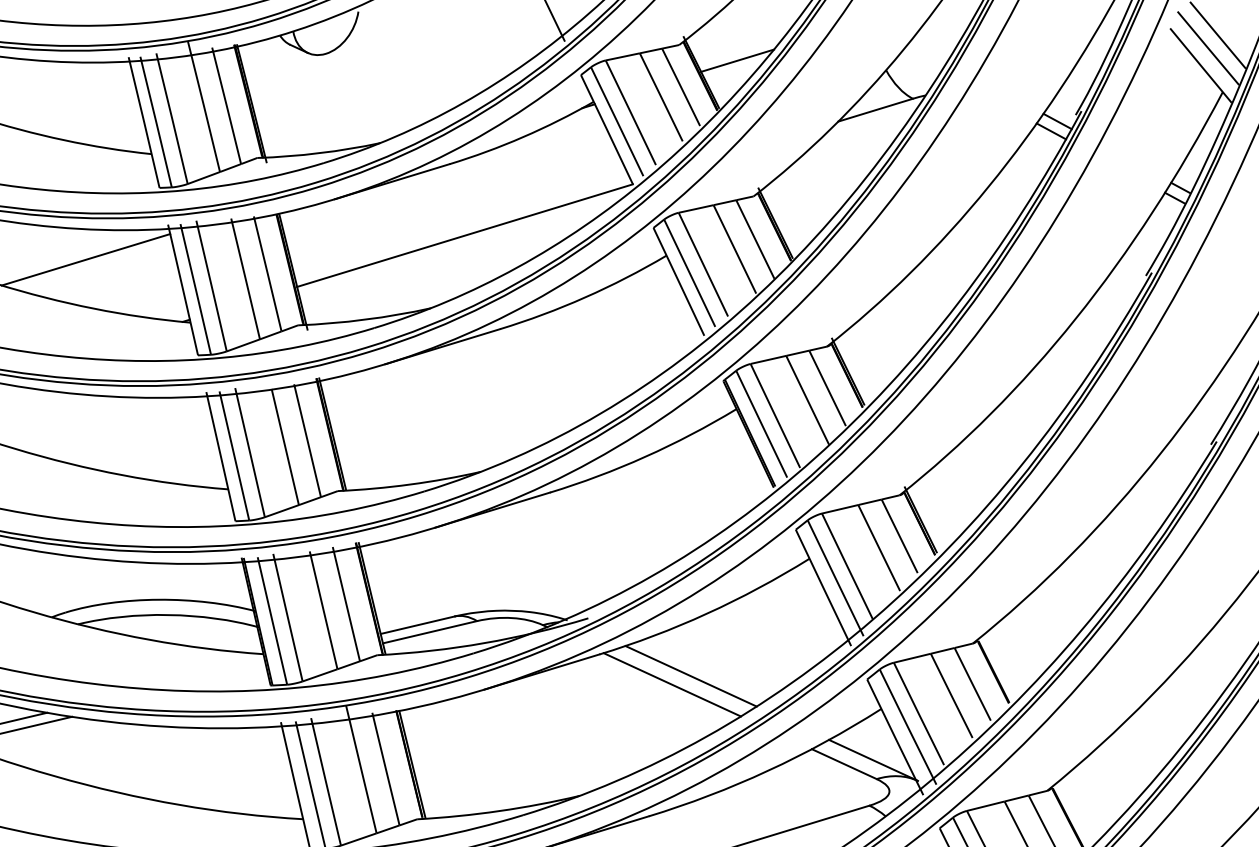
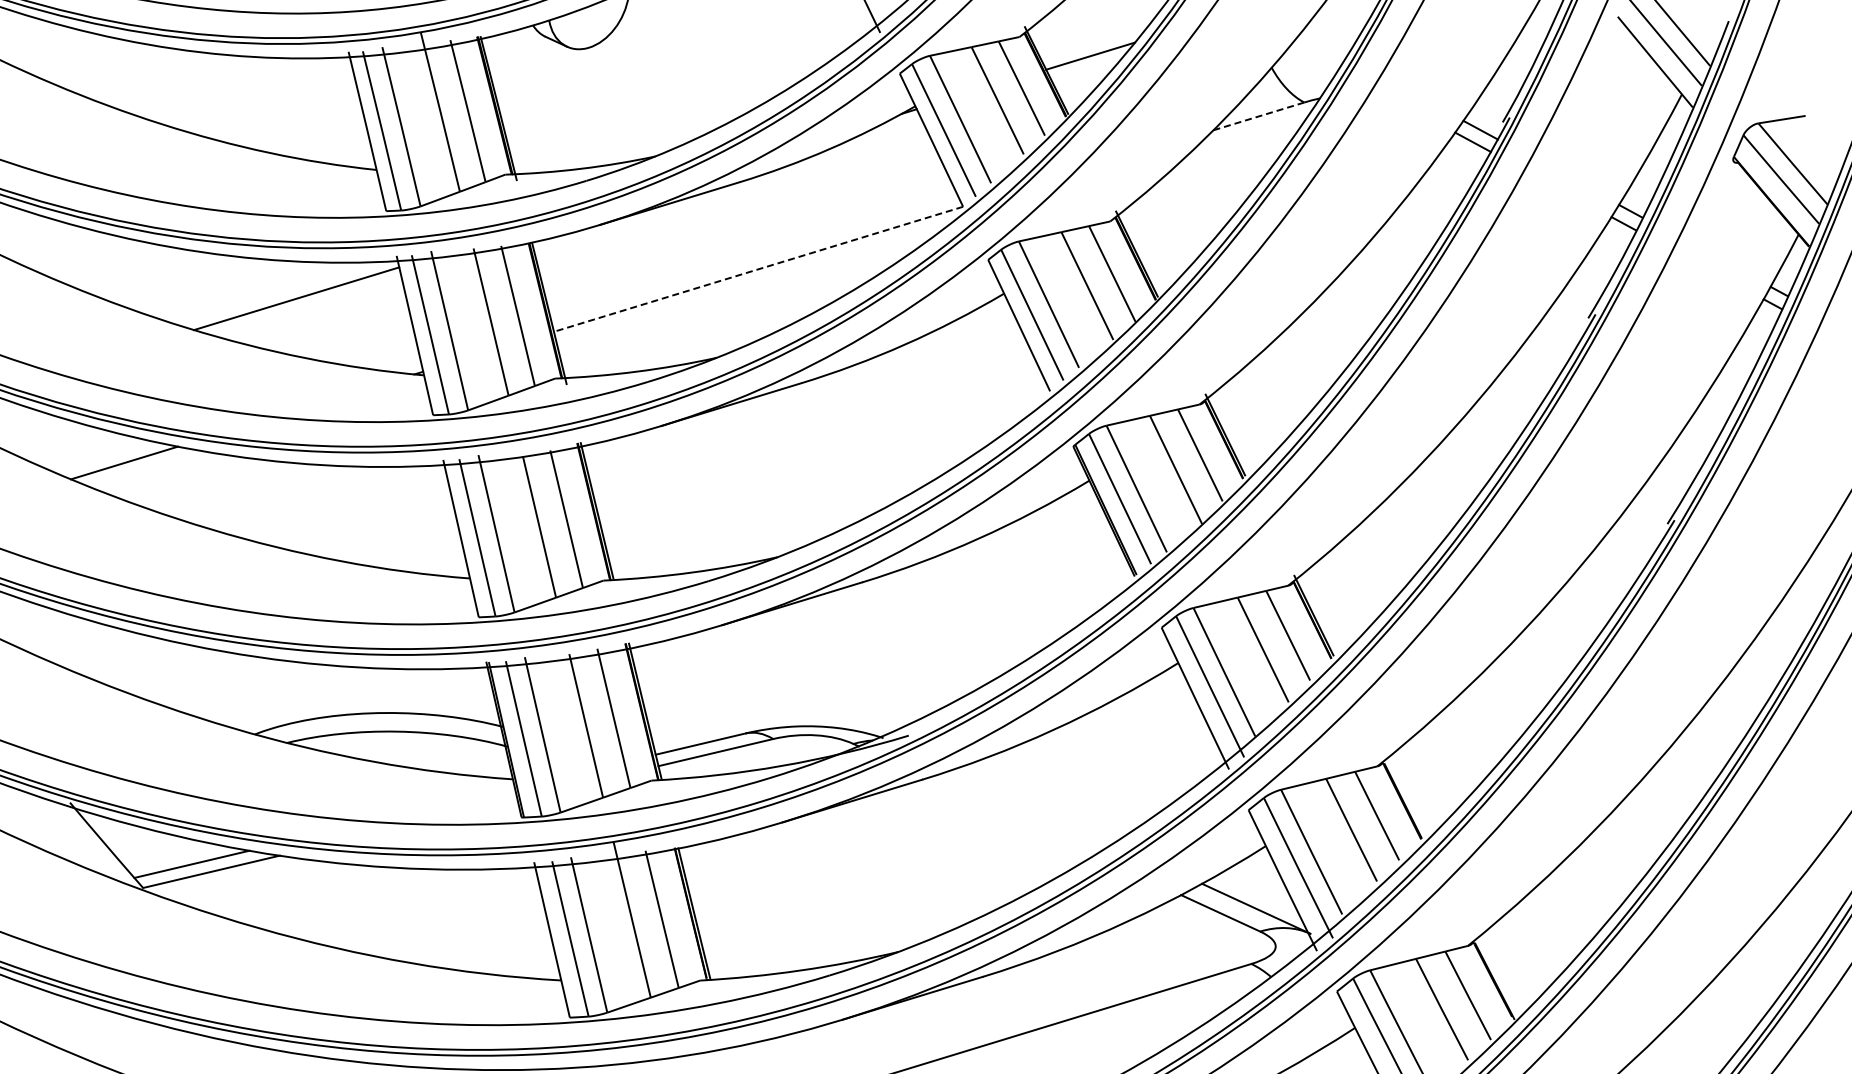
line: (875, 110) -> (1258, 116), solid -> dashed
line: (465, 235) -> (758, 269), solid -> dashed
line: (691, 676) -> (1034, 806), removed
line: (671, 684) -> (1010, 816), removed

